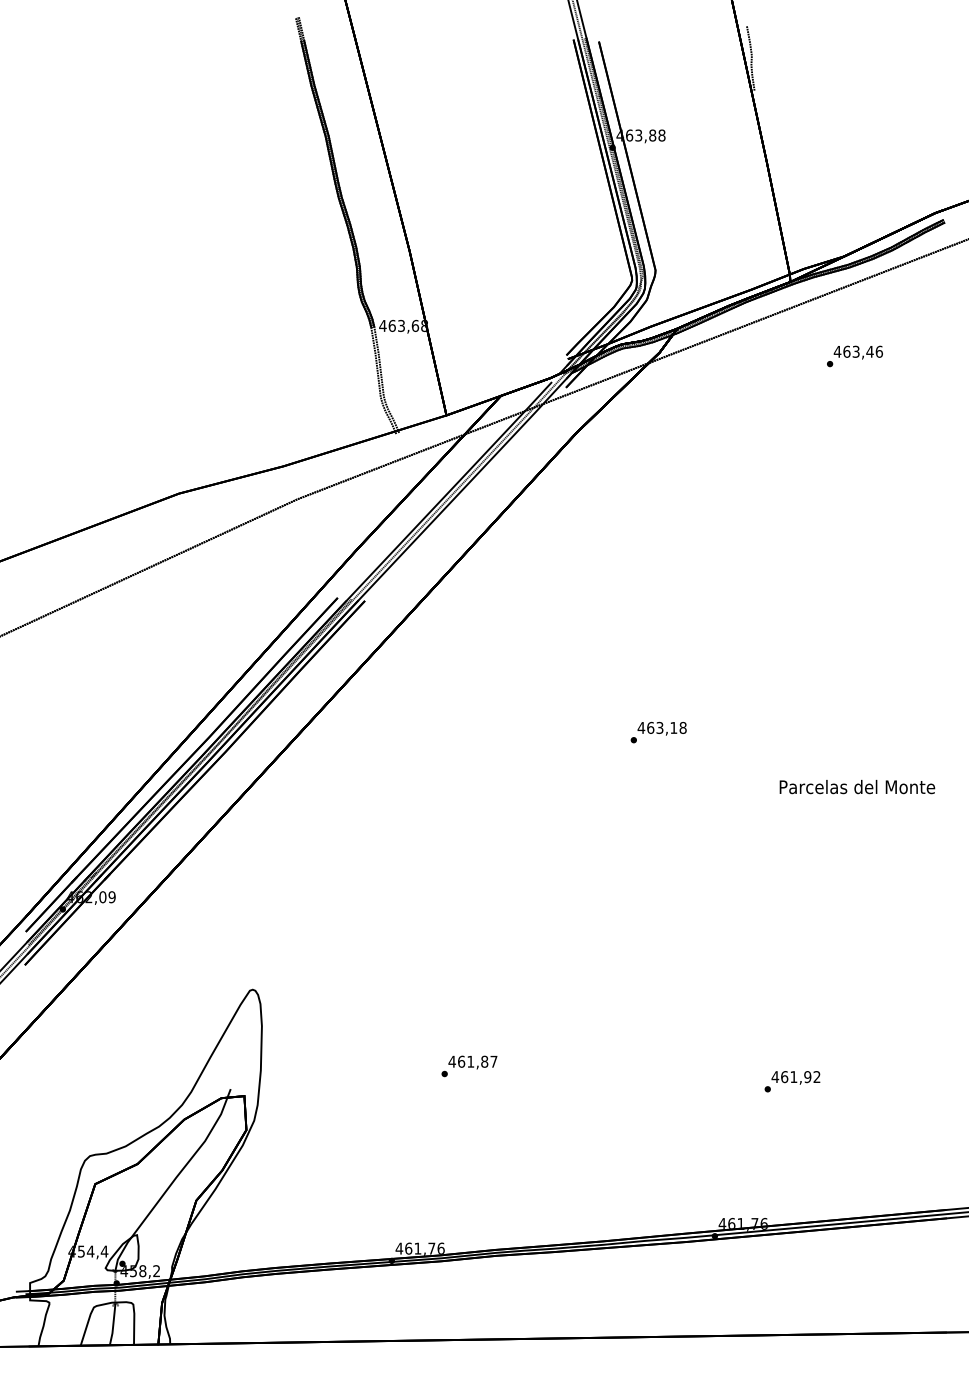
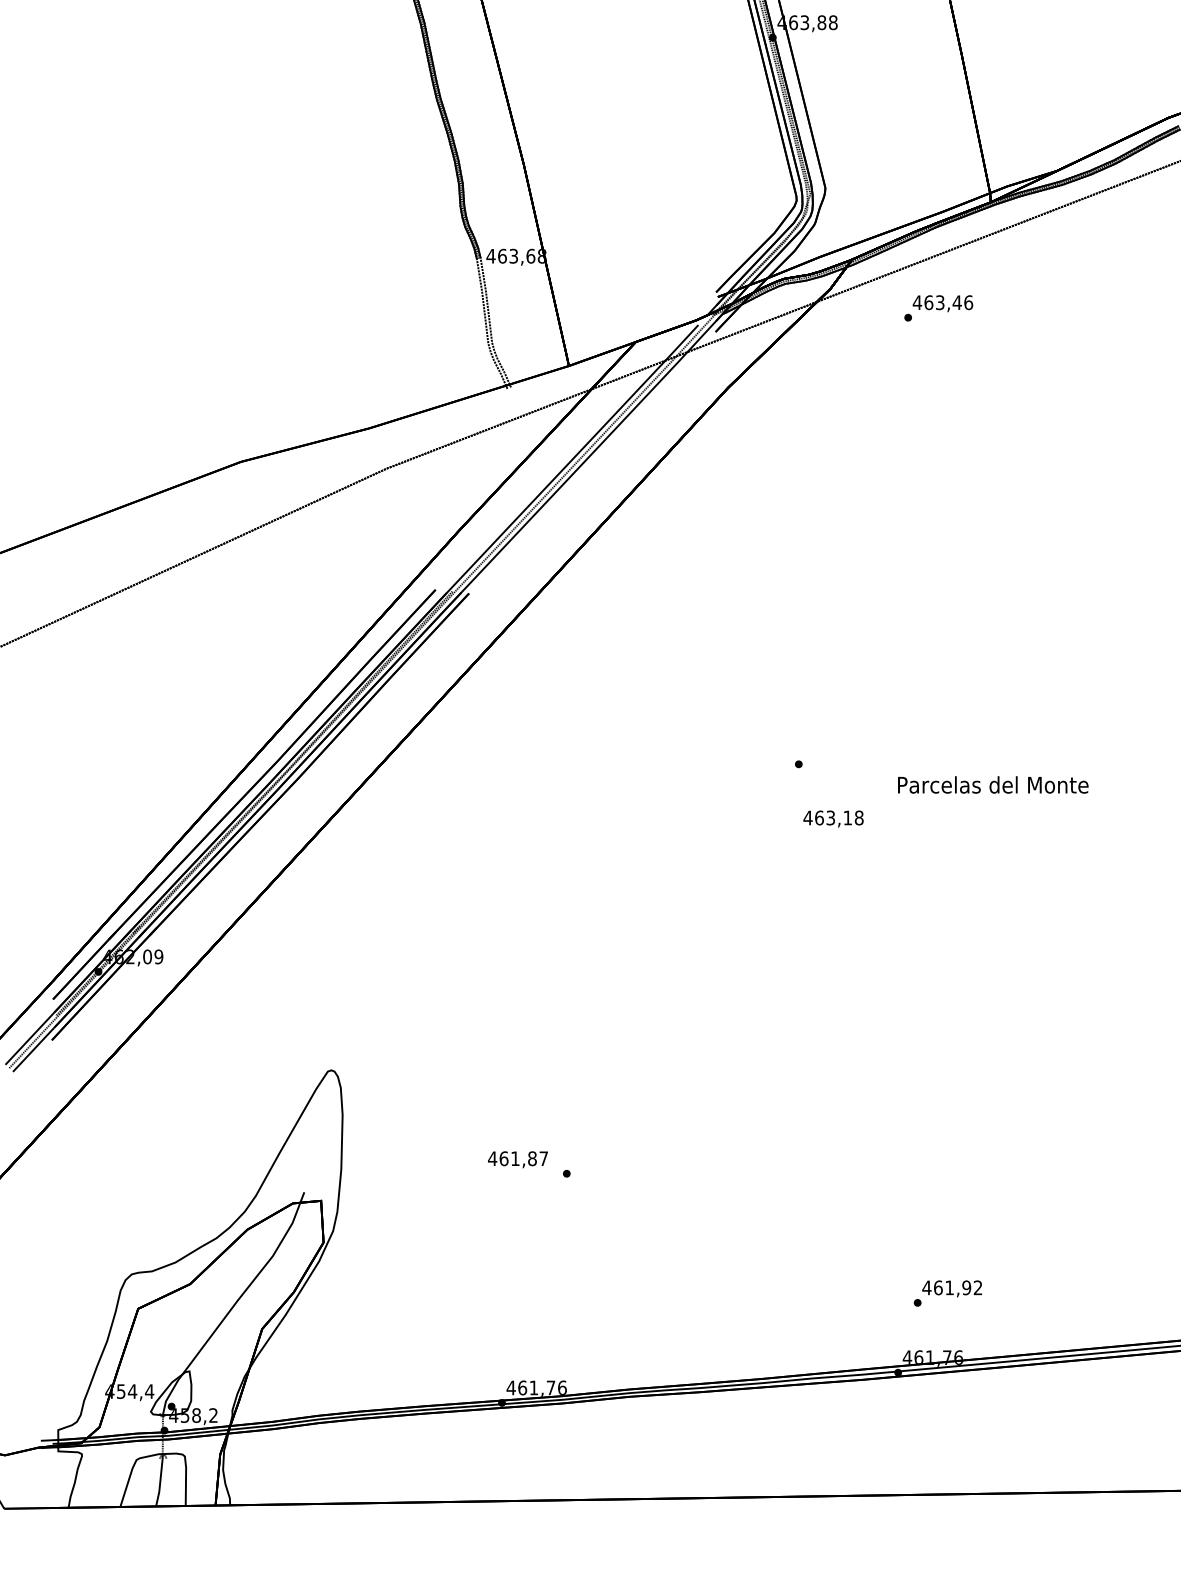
text: (854, 356) -> (938, 308), moved
text: (661, 728) -> (832, 818), moved
text: (857, 787) -> (993, 785), moved
text: (472, 1062) -> (517, 1159), moved
text: (792, 1081) -> (947, 1293), moved

